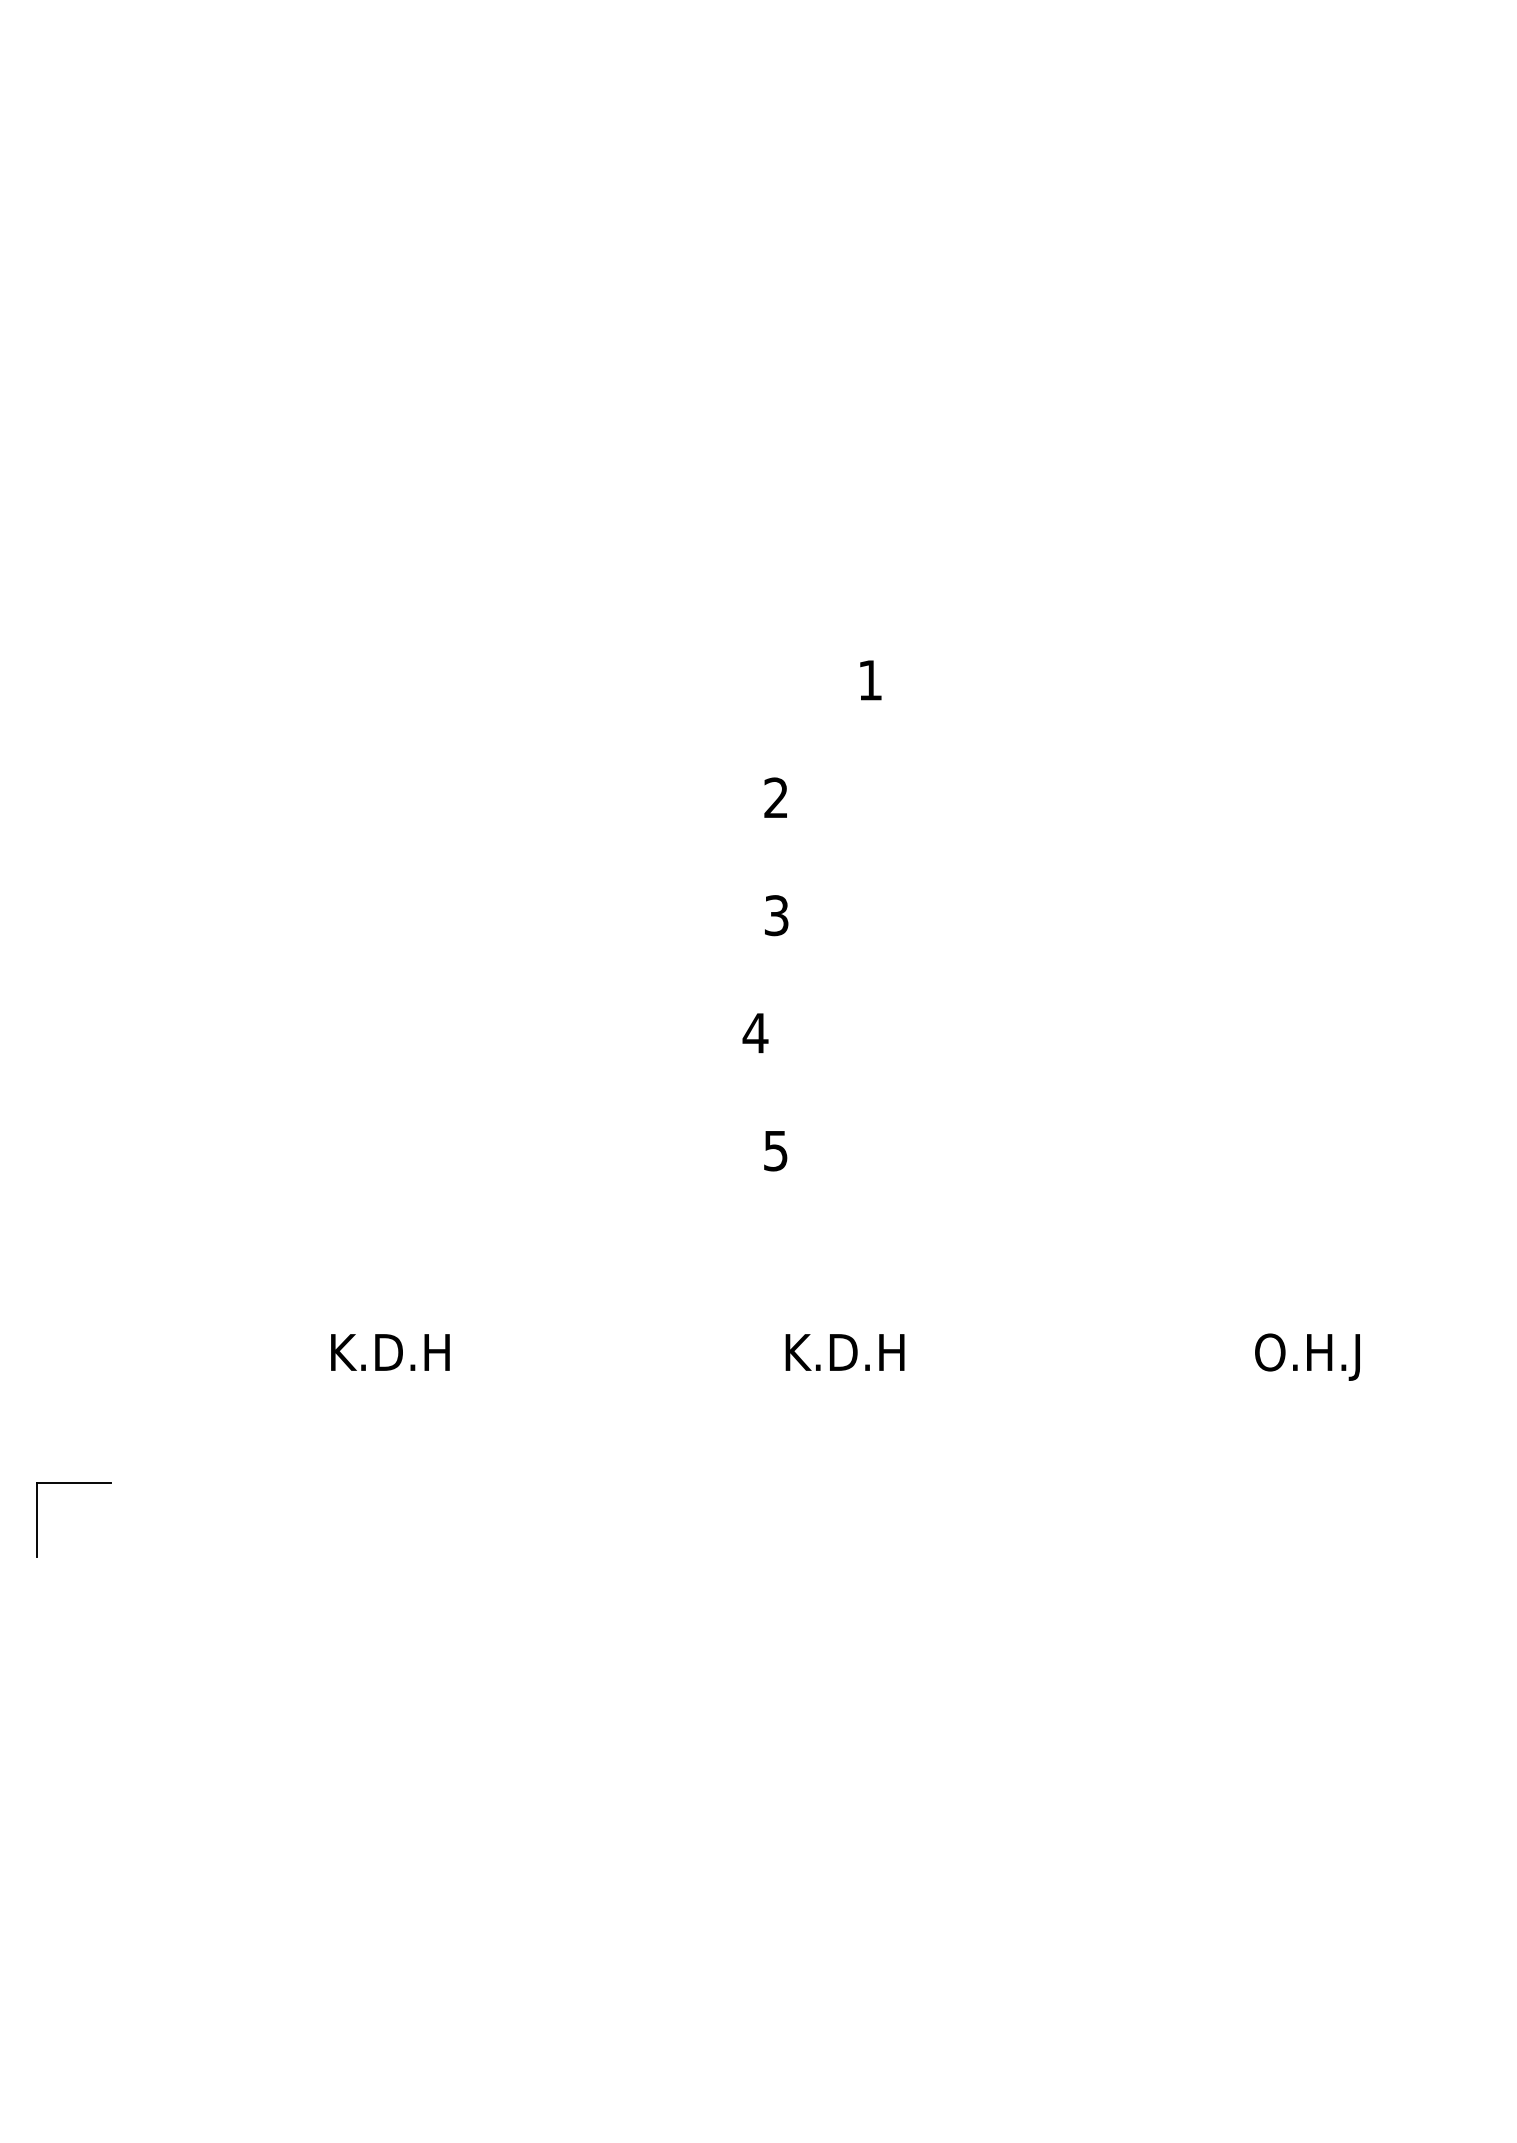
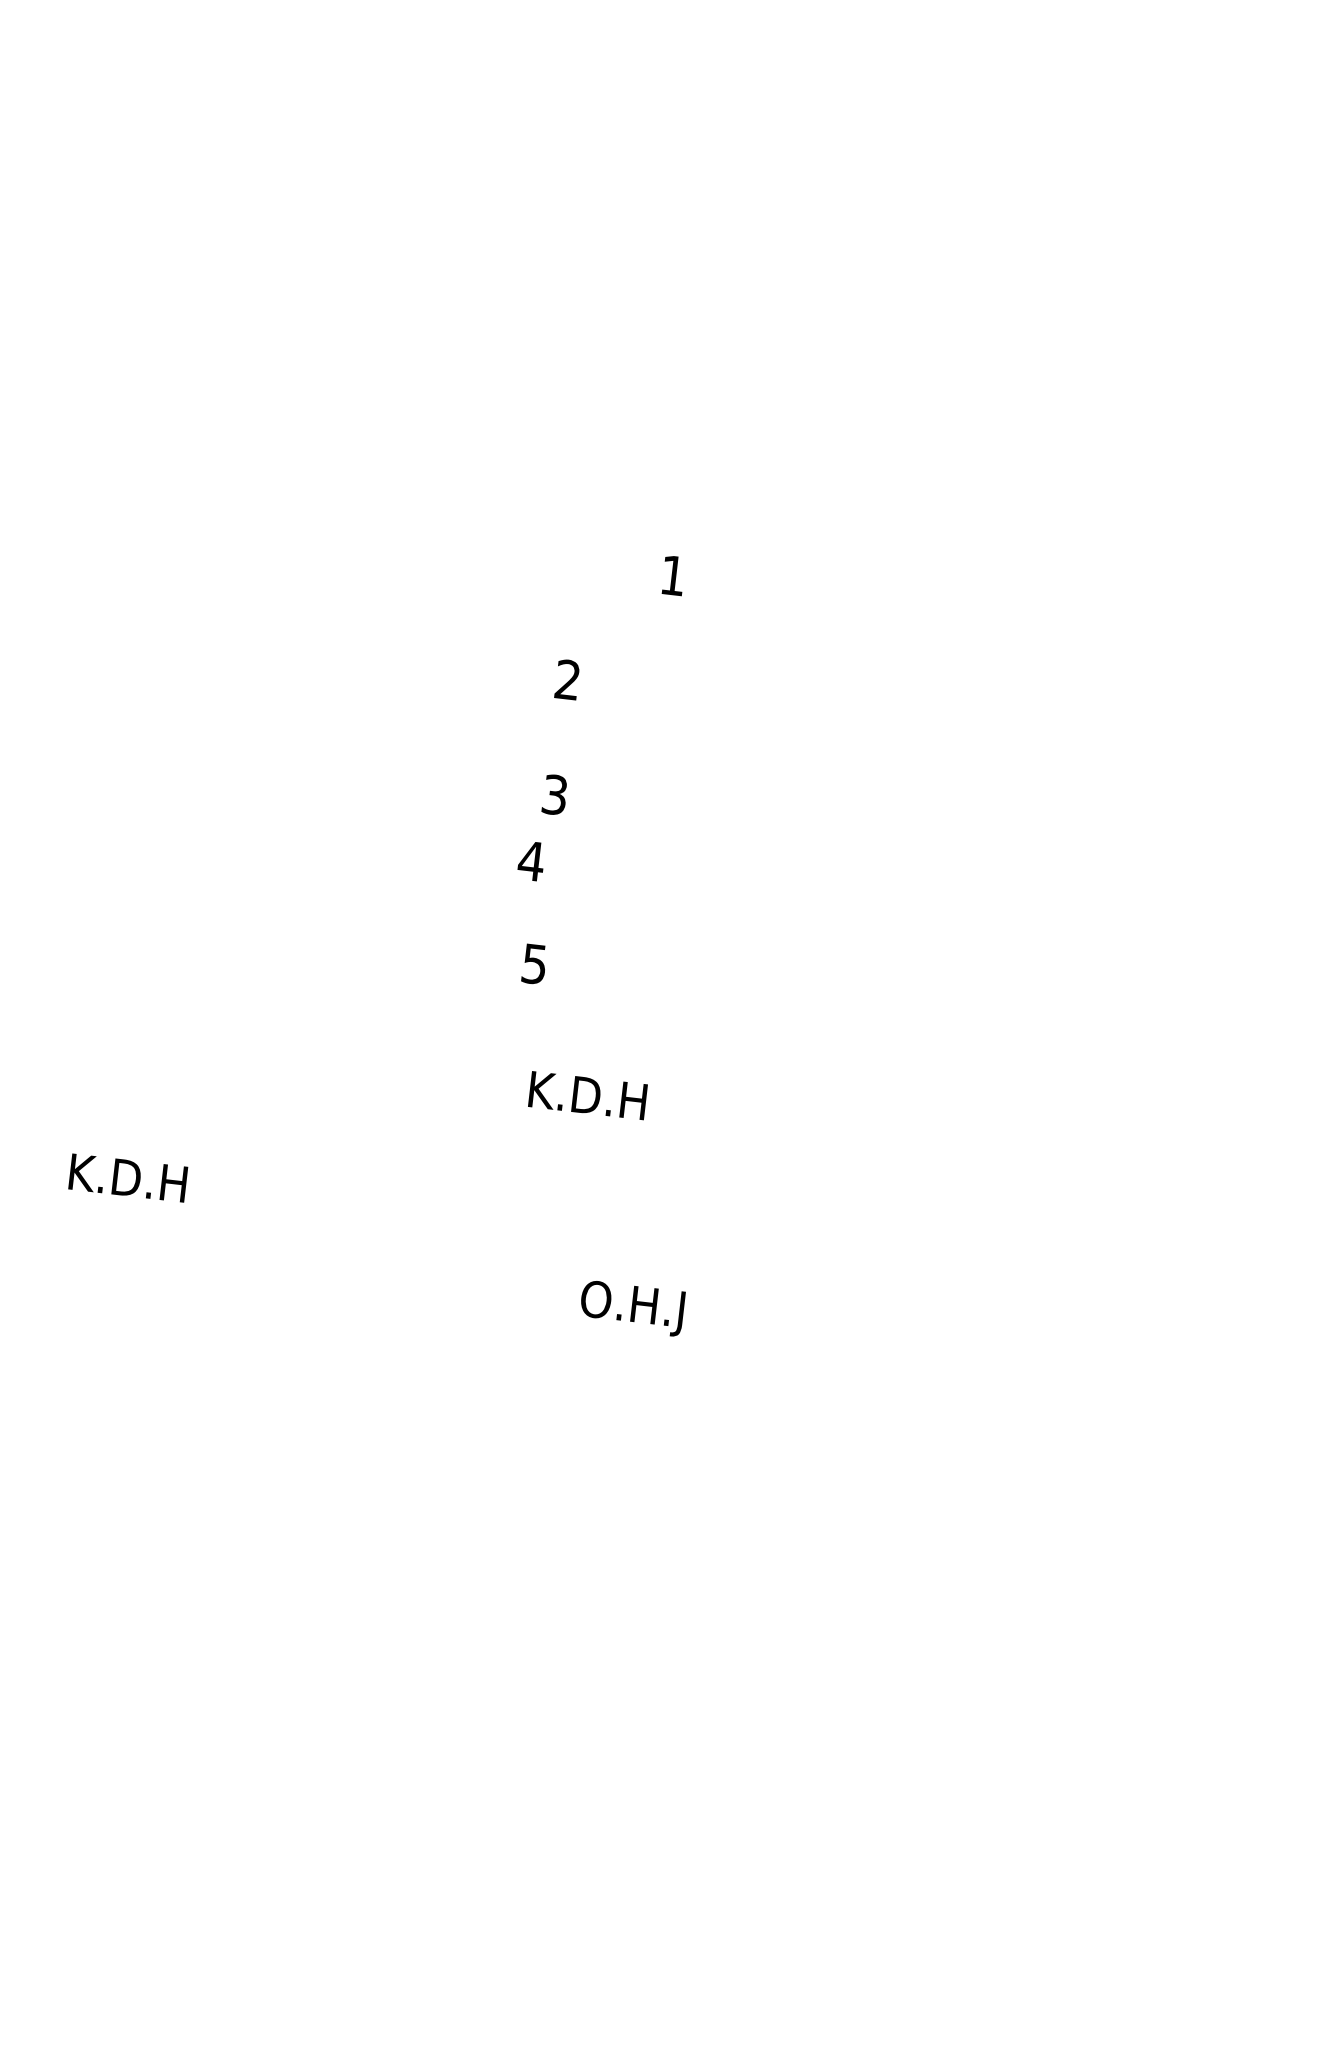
text: (755, 1033) -> (531, 861), moved
text: (775, 1151) -> (534, 964), moved
text: (844, 1352) -> (587, 1095), moved
text: (1307, 1356) -> (632, 1307), moved

